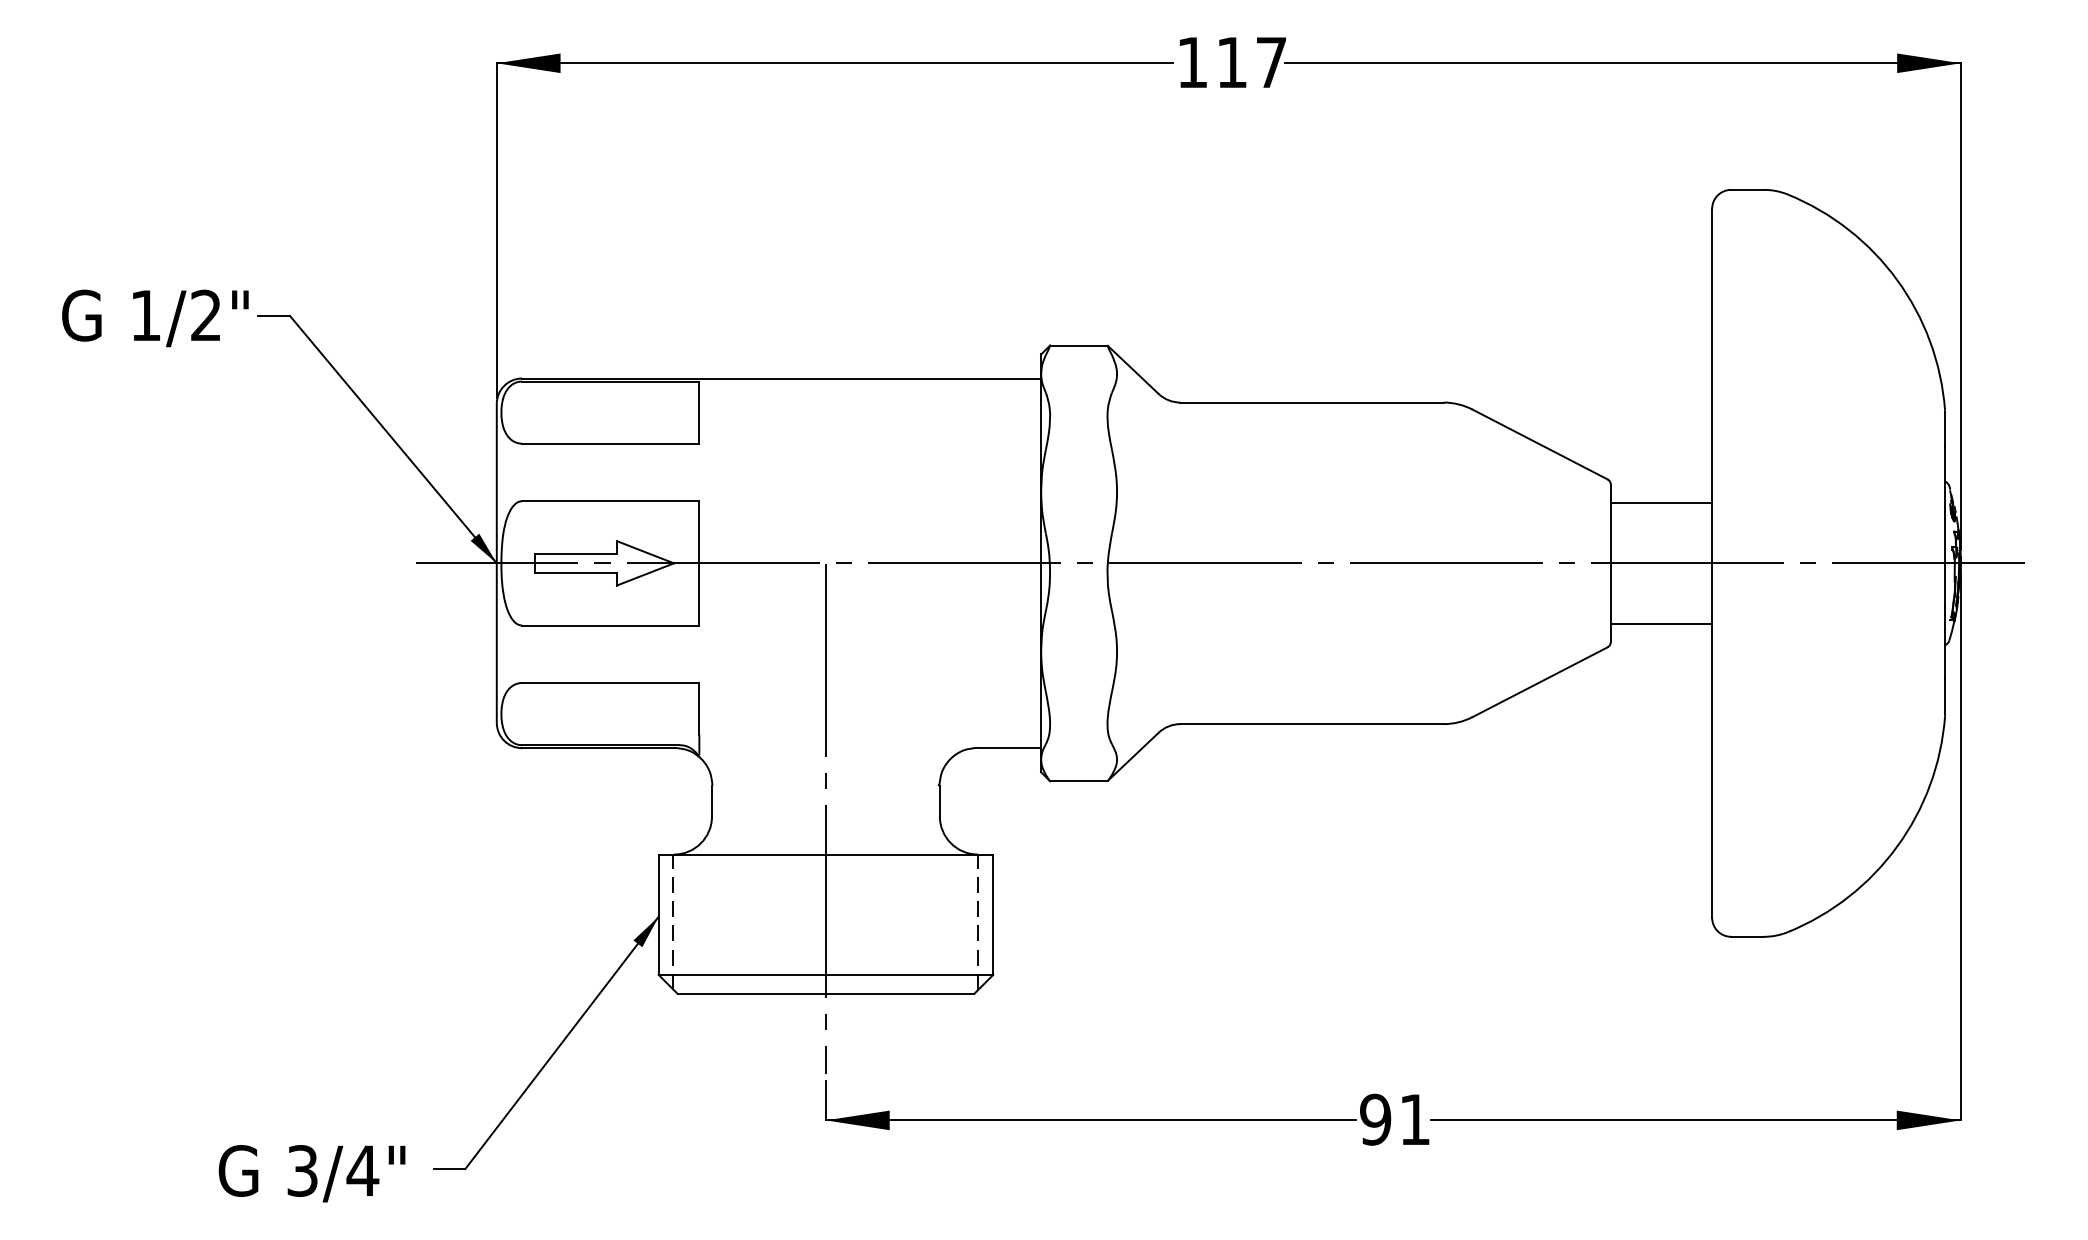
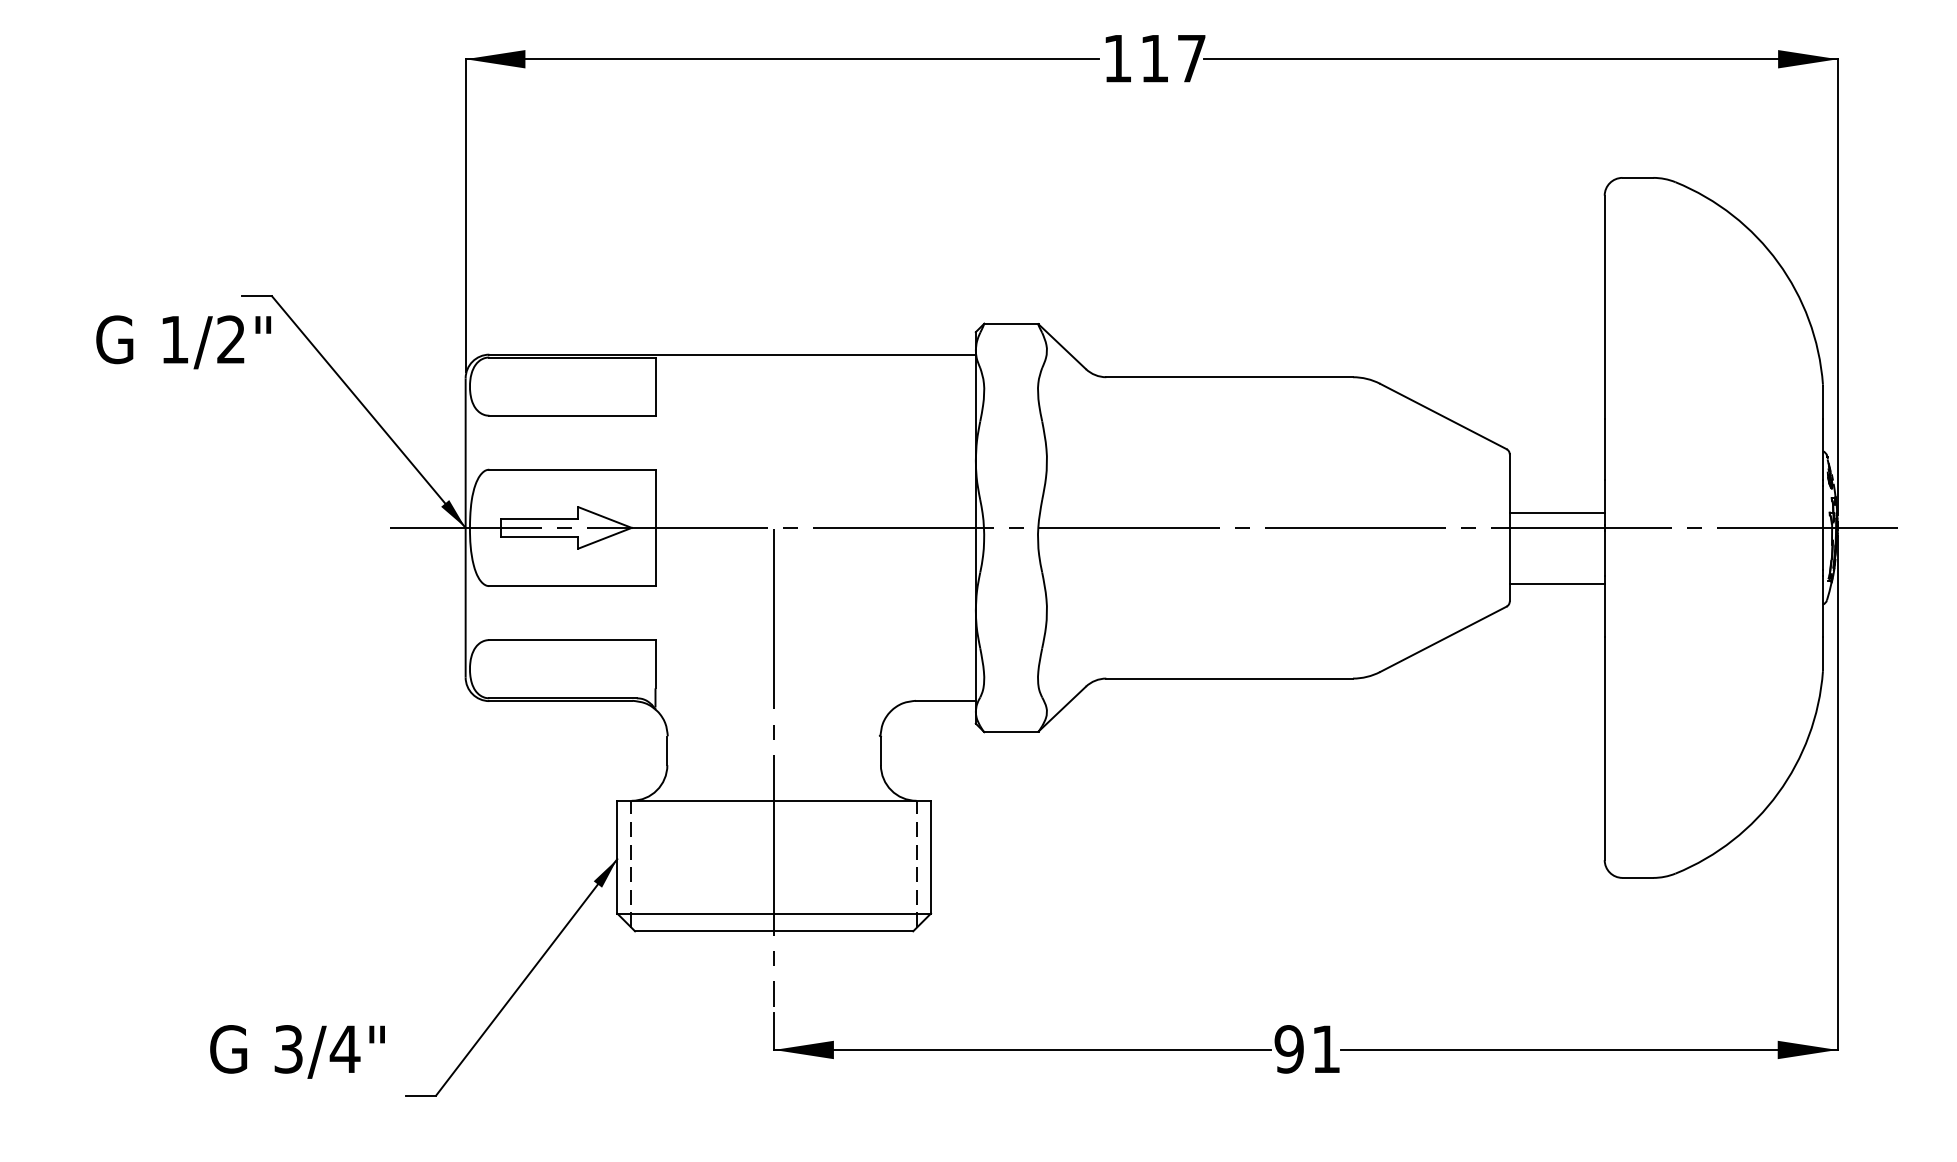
text: (155, 318) -> (183, 342), moved
line: (1660, 503) -> (1556, 513), moved
text: (312, 1173) -> (297, 1051), moved

